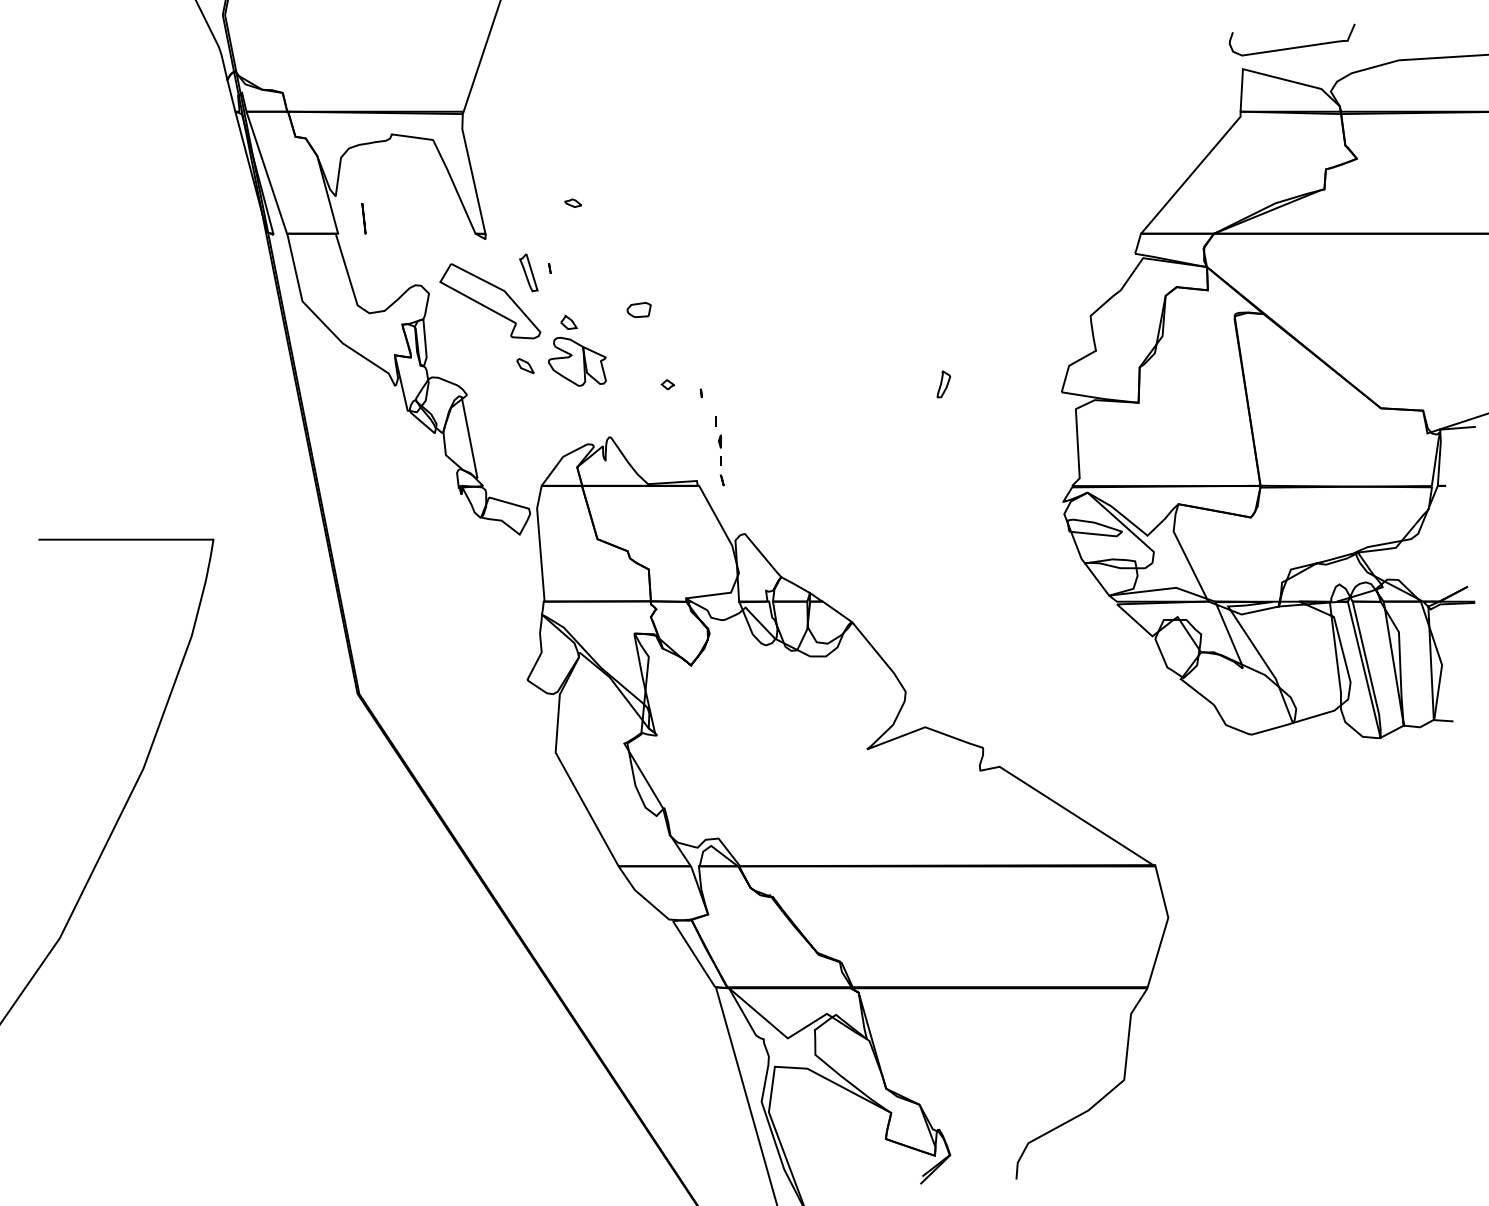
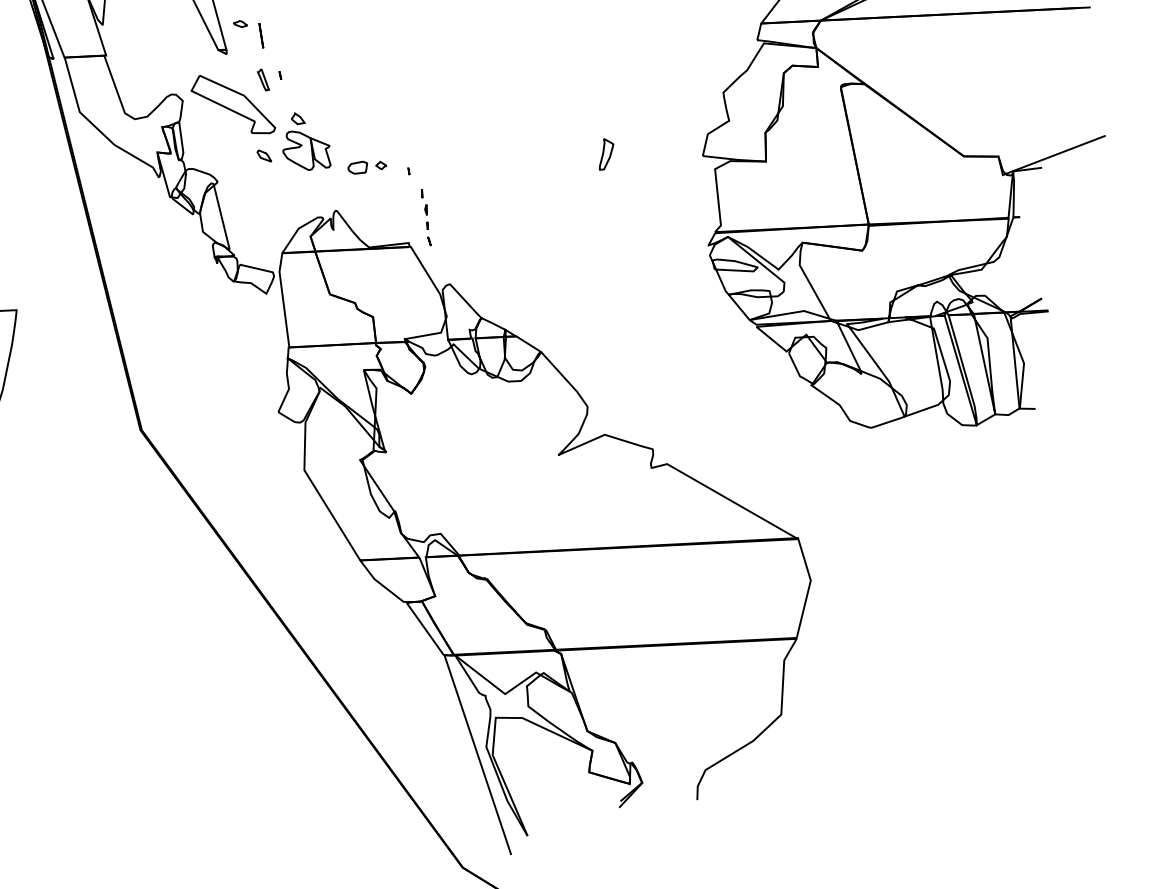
part: (572, 202) -> (239, 23), moved
line: (363, 218) -> (260, 35), moved
part: (528, 272) -> (263, 79), size x0.71
part: (638, 309) -> (357, 167), moved
part: (943, 384) -> (606, 154), size x1.43

